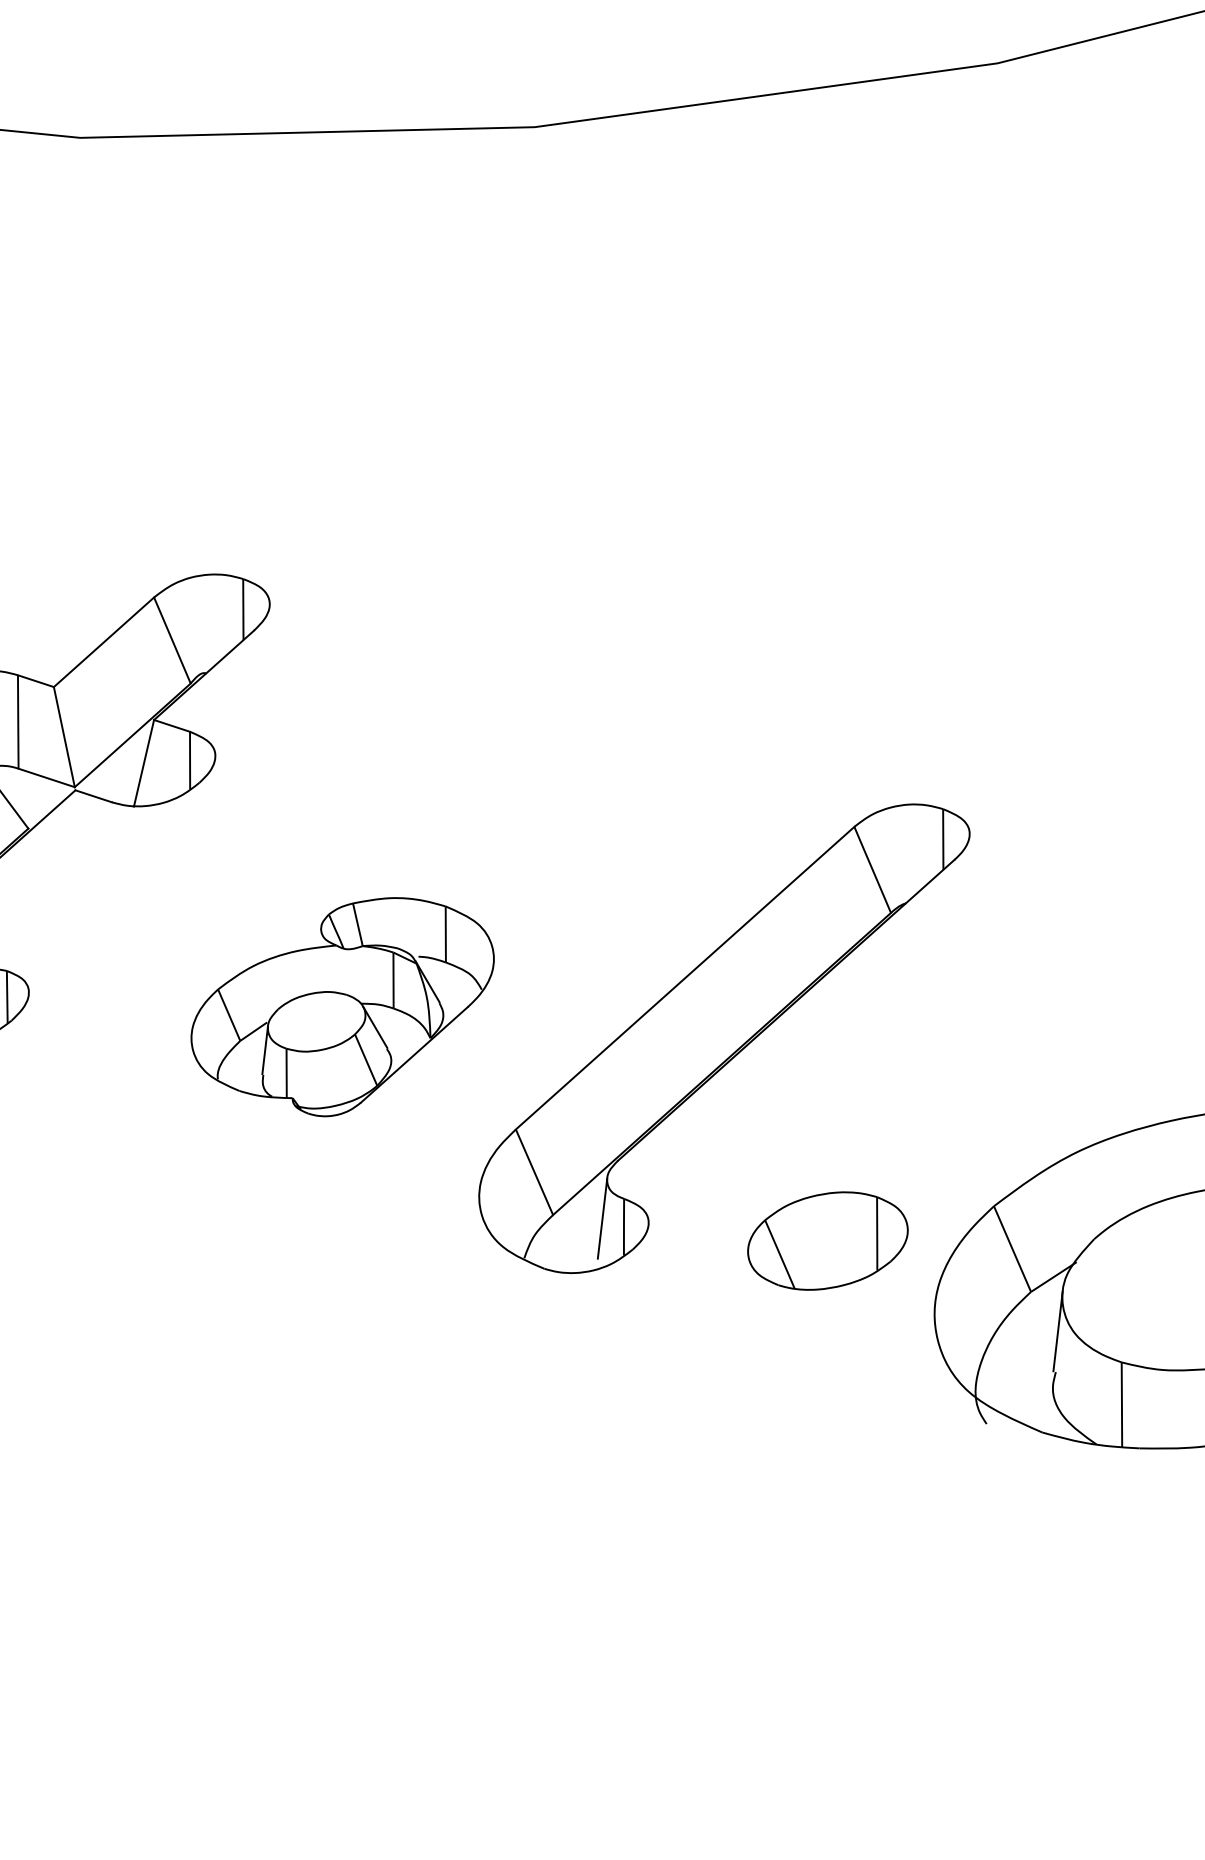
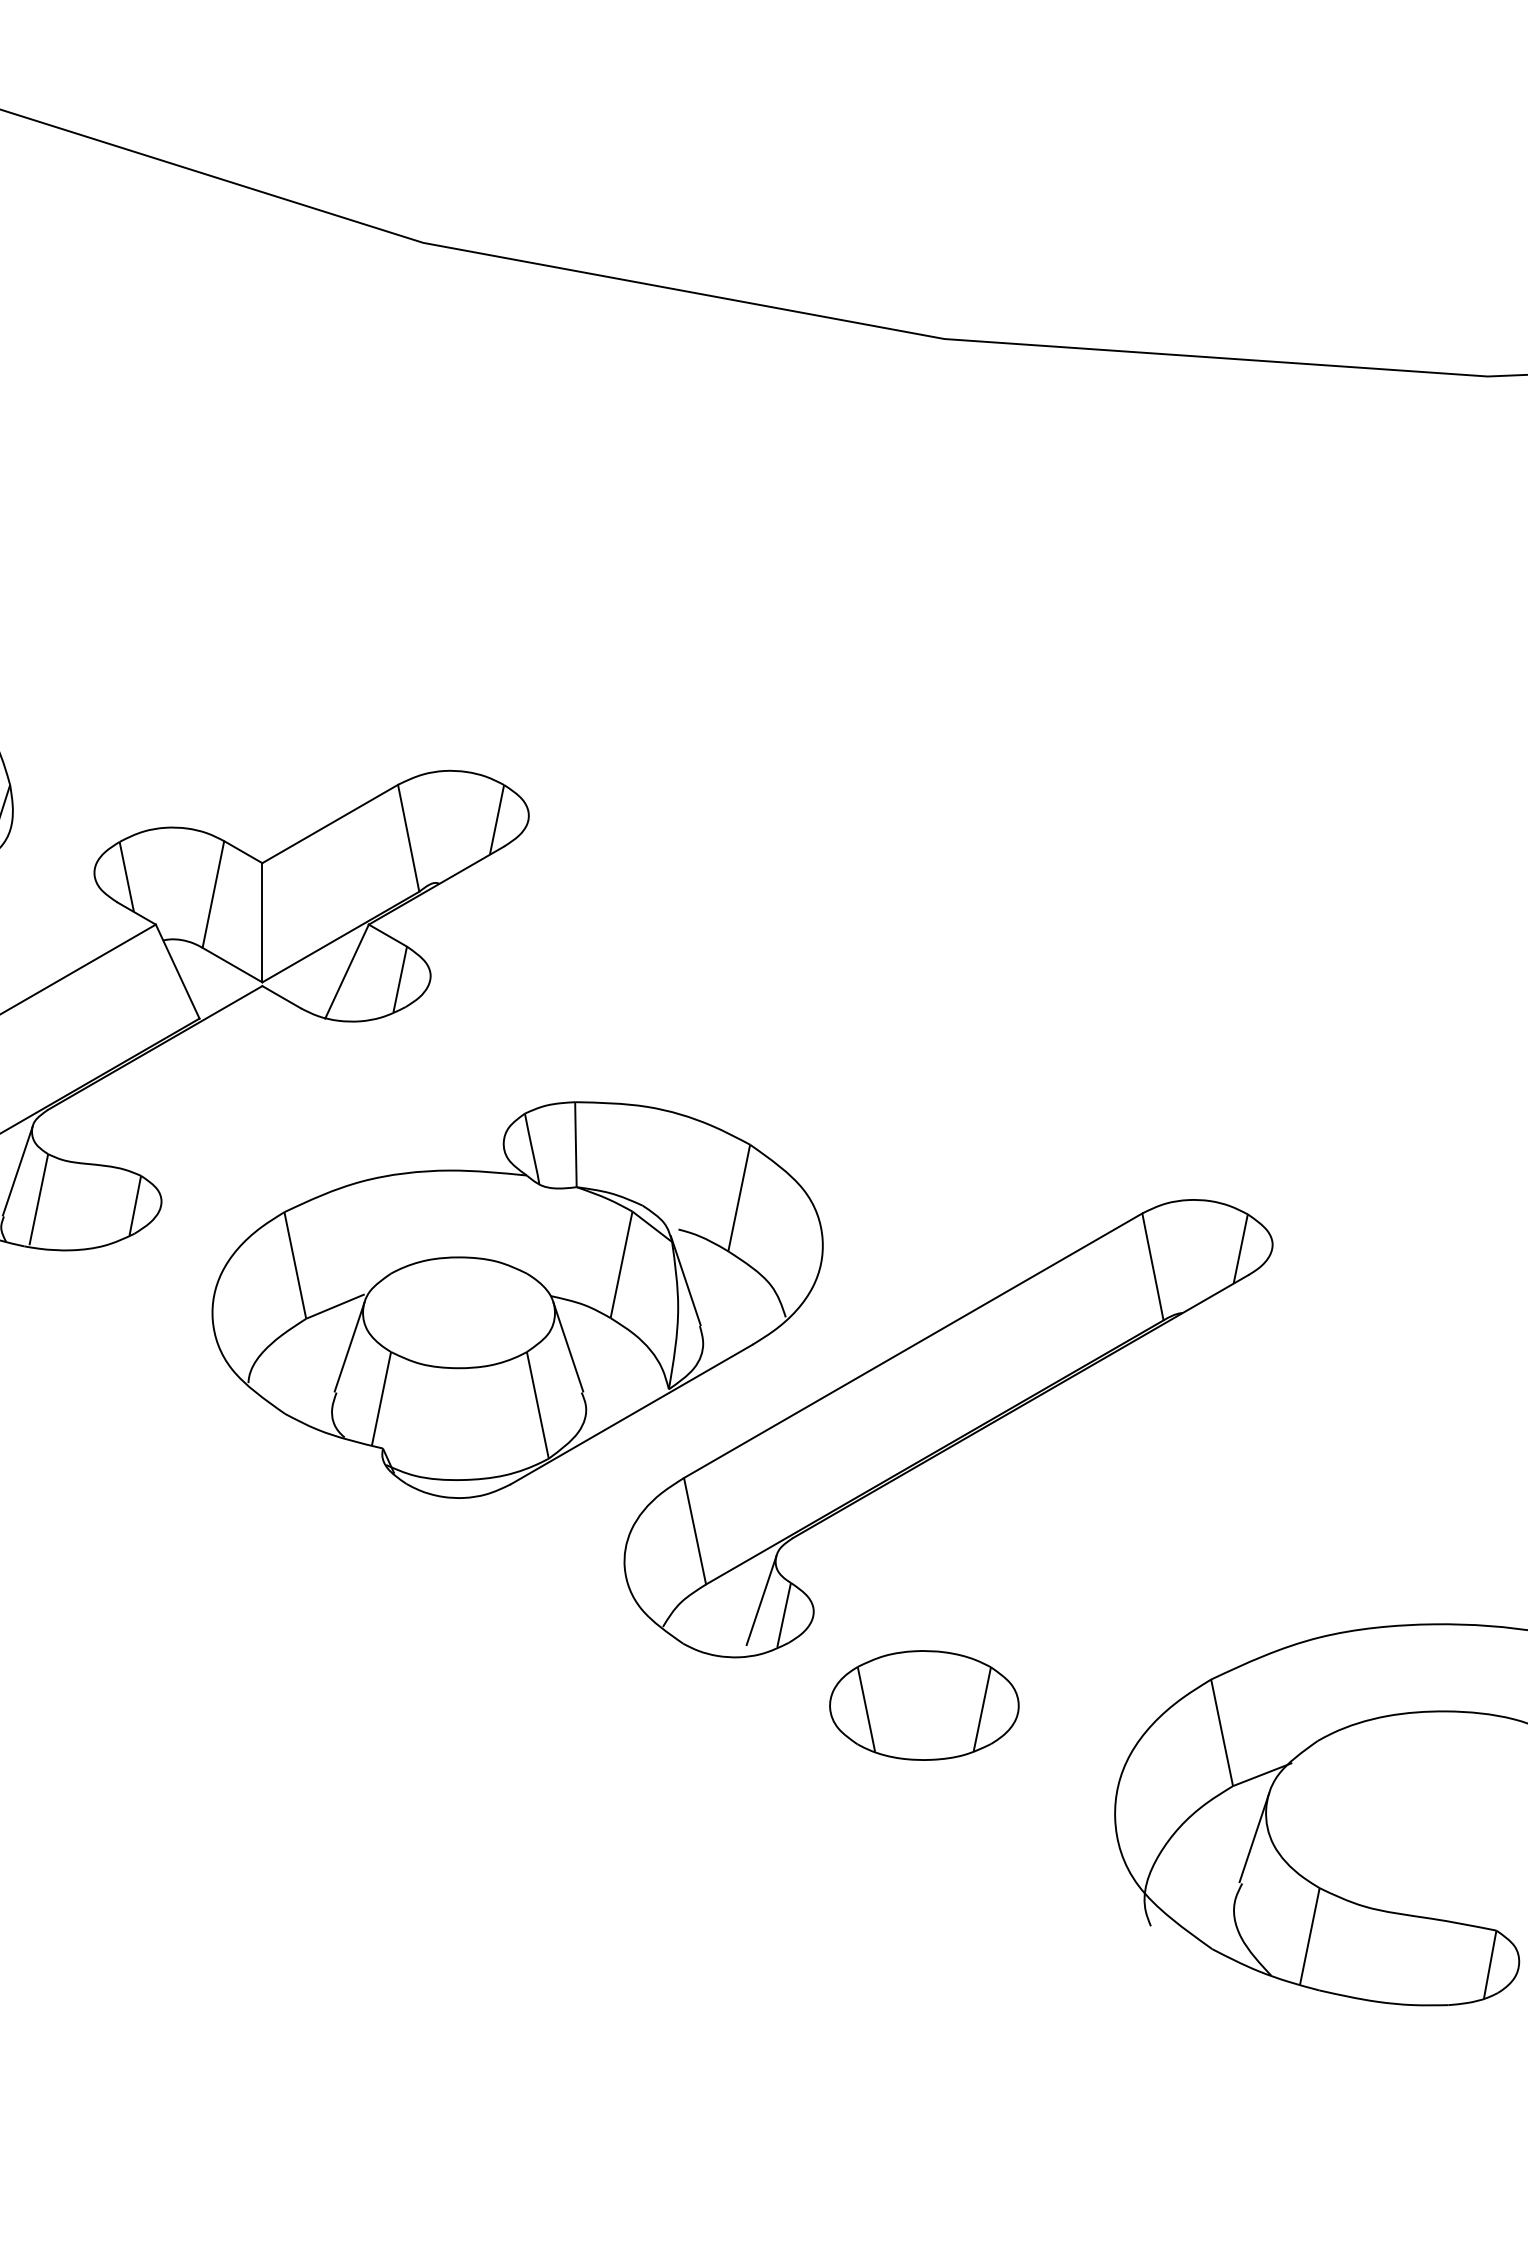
part: (344, 1008) -> (517, 1299), size x1.67
part: (827, 1240) -> (924, 1705), moved

